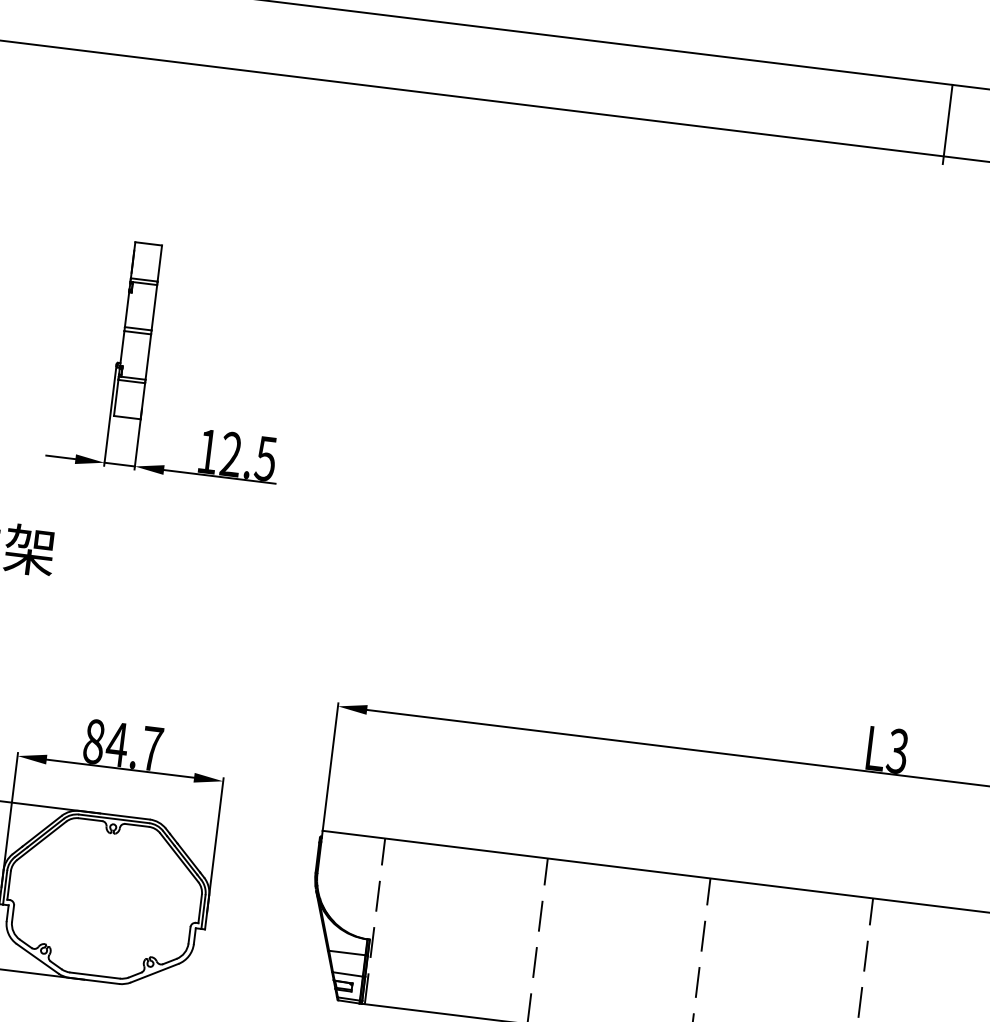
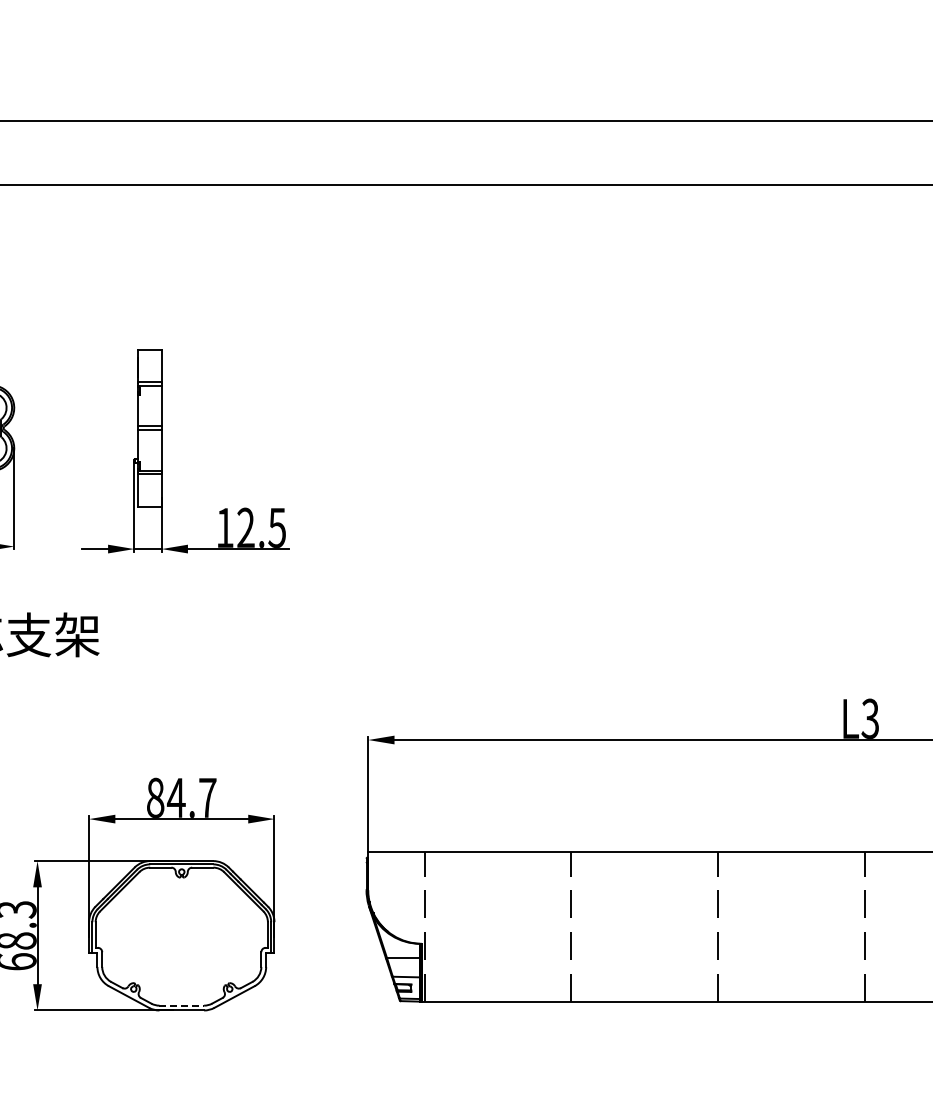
line: (947, 124) -> (846, 156), removed
line: (95, 975) -> (182, 1005), solid -> dashed

